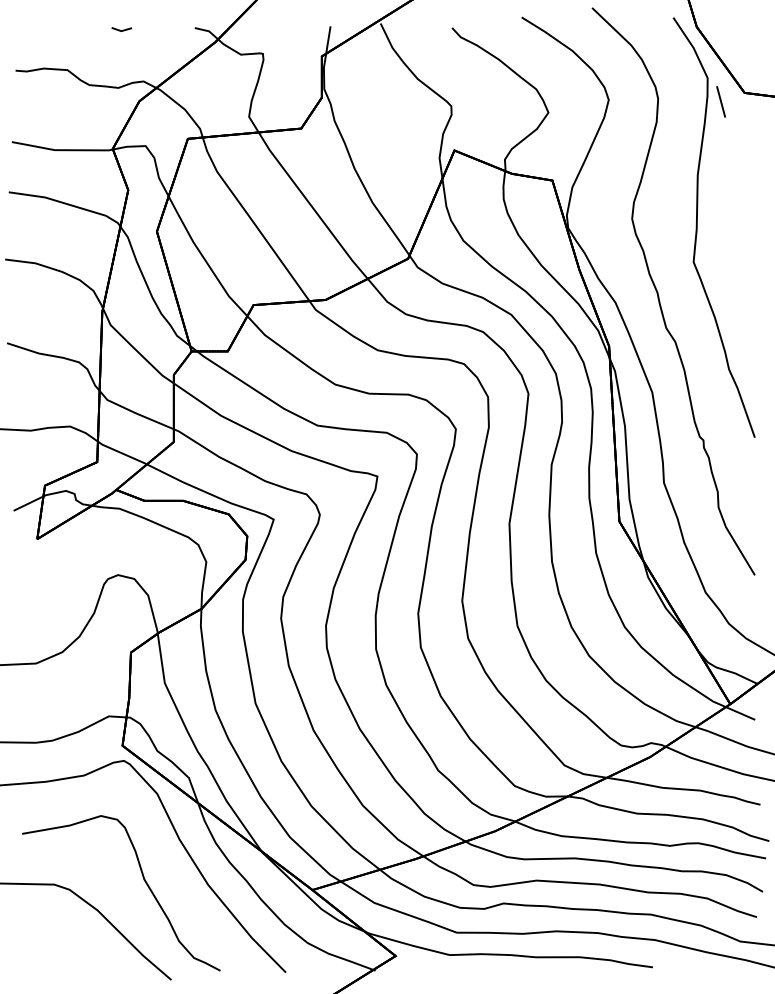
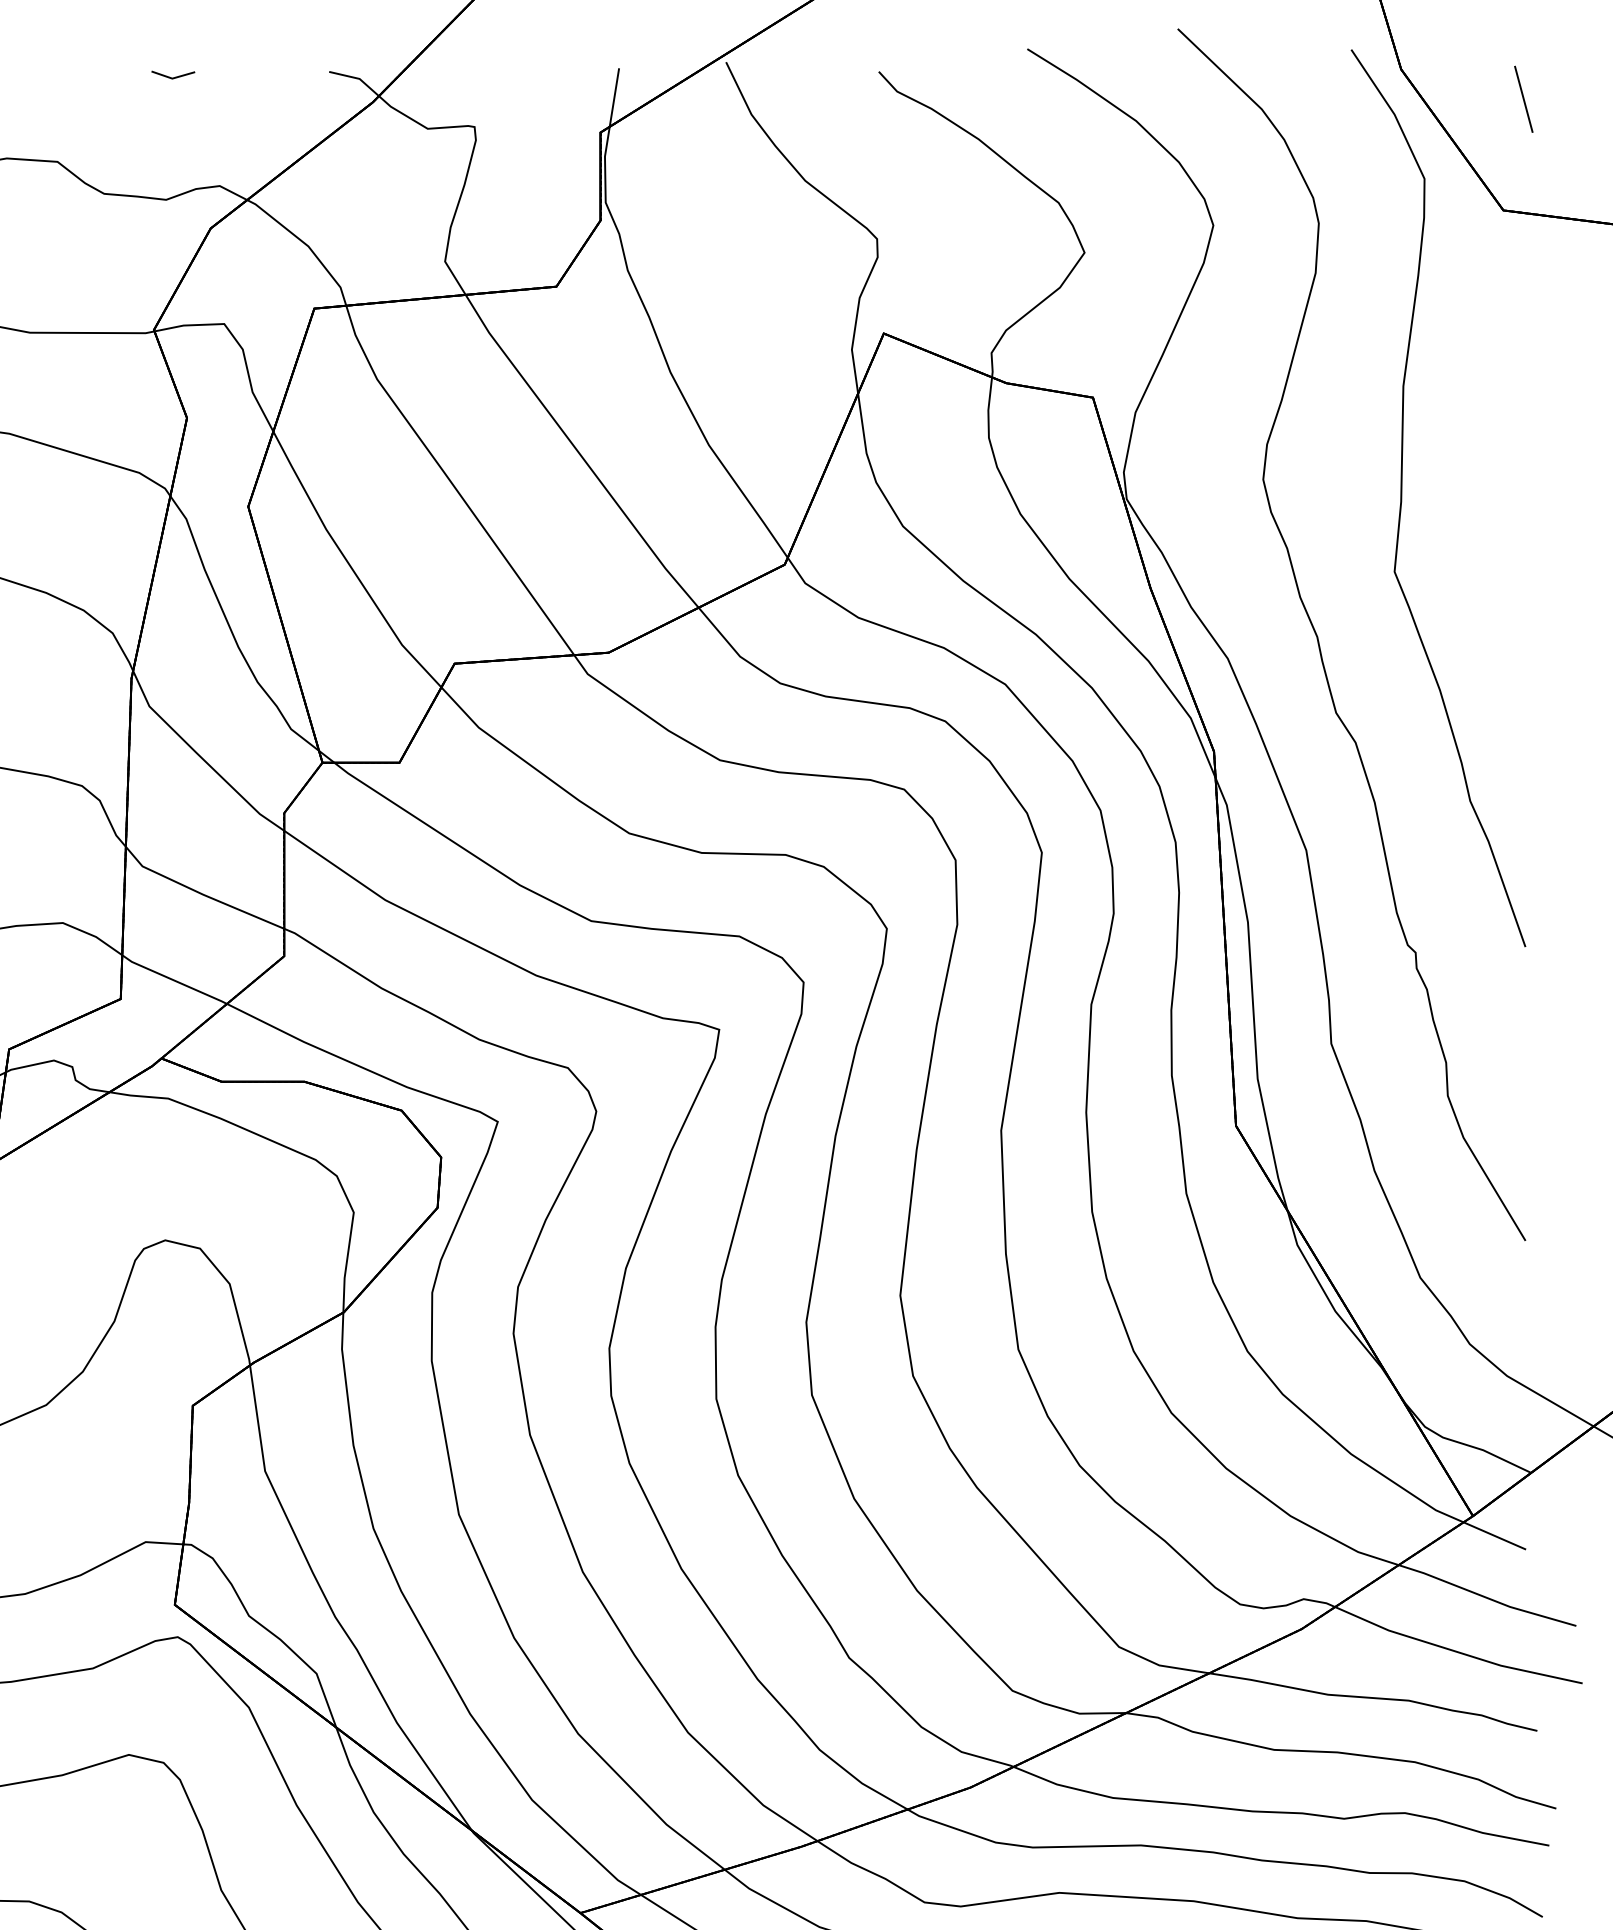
line: (720, 101) -> (1522, 98), moved

